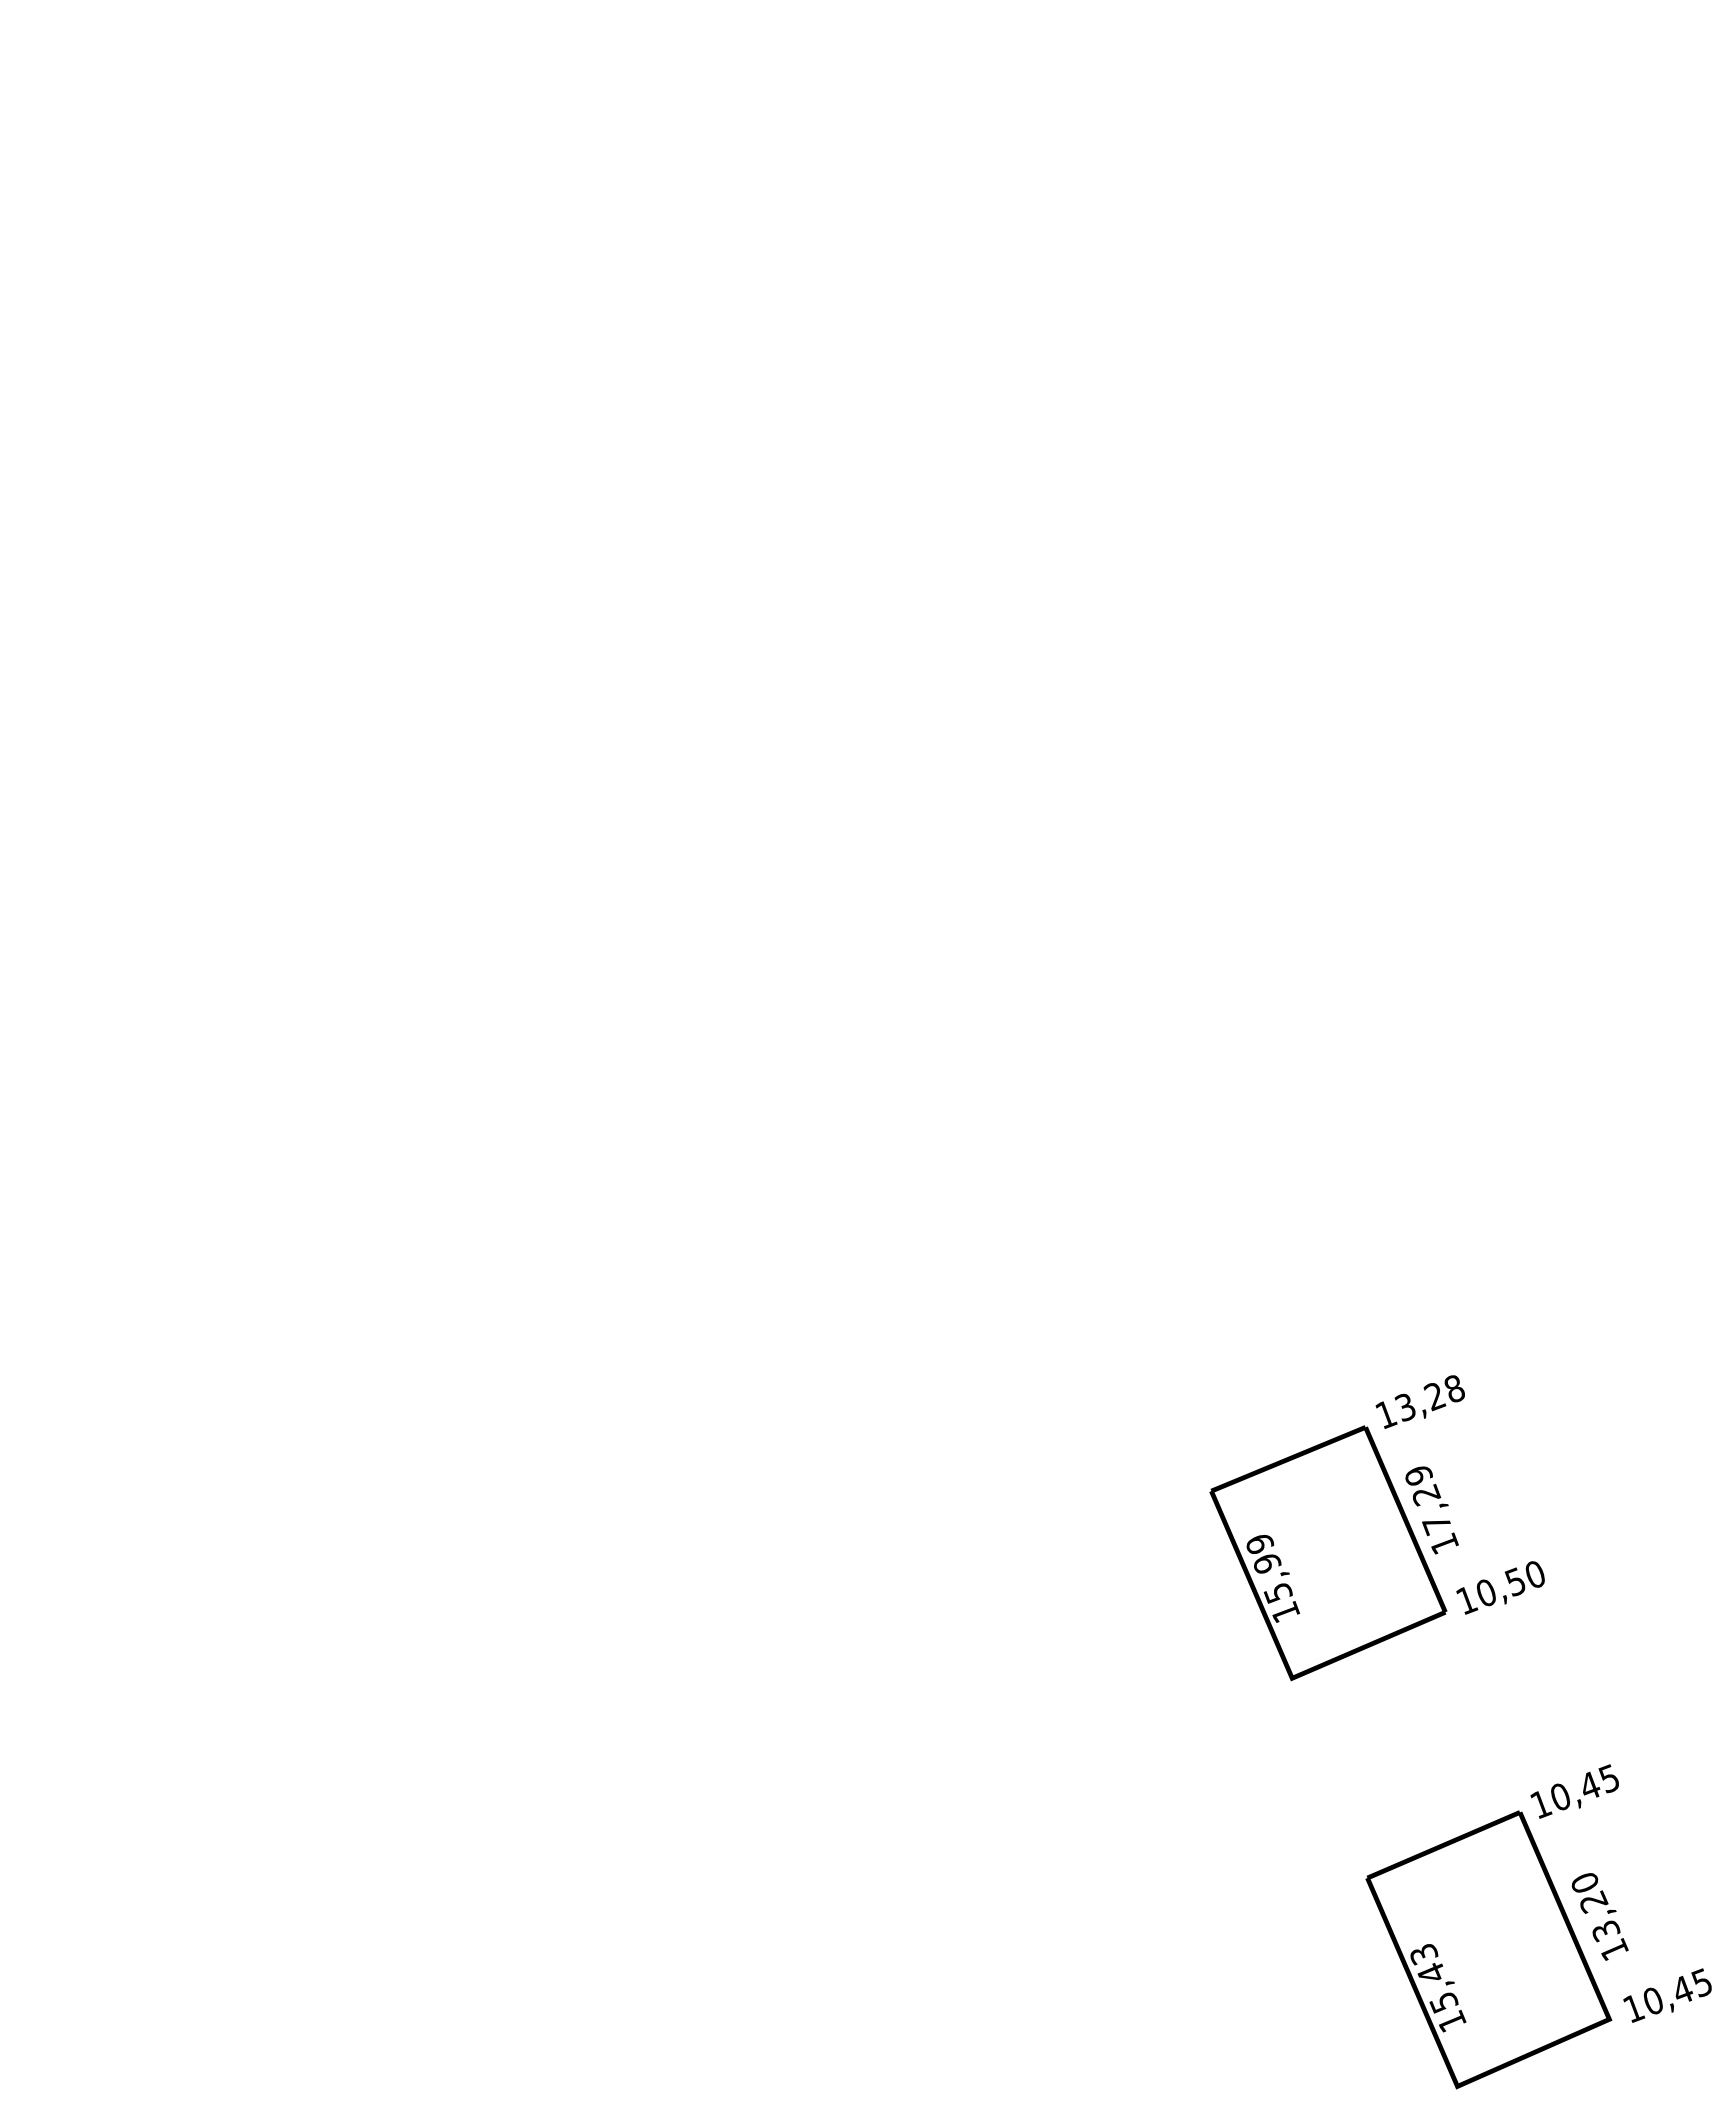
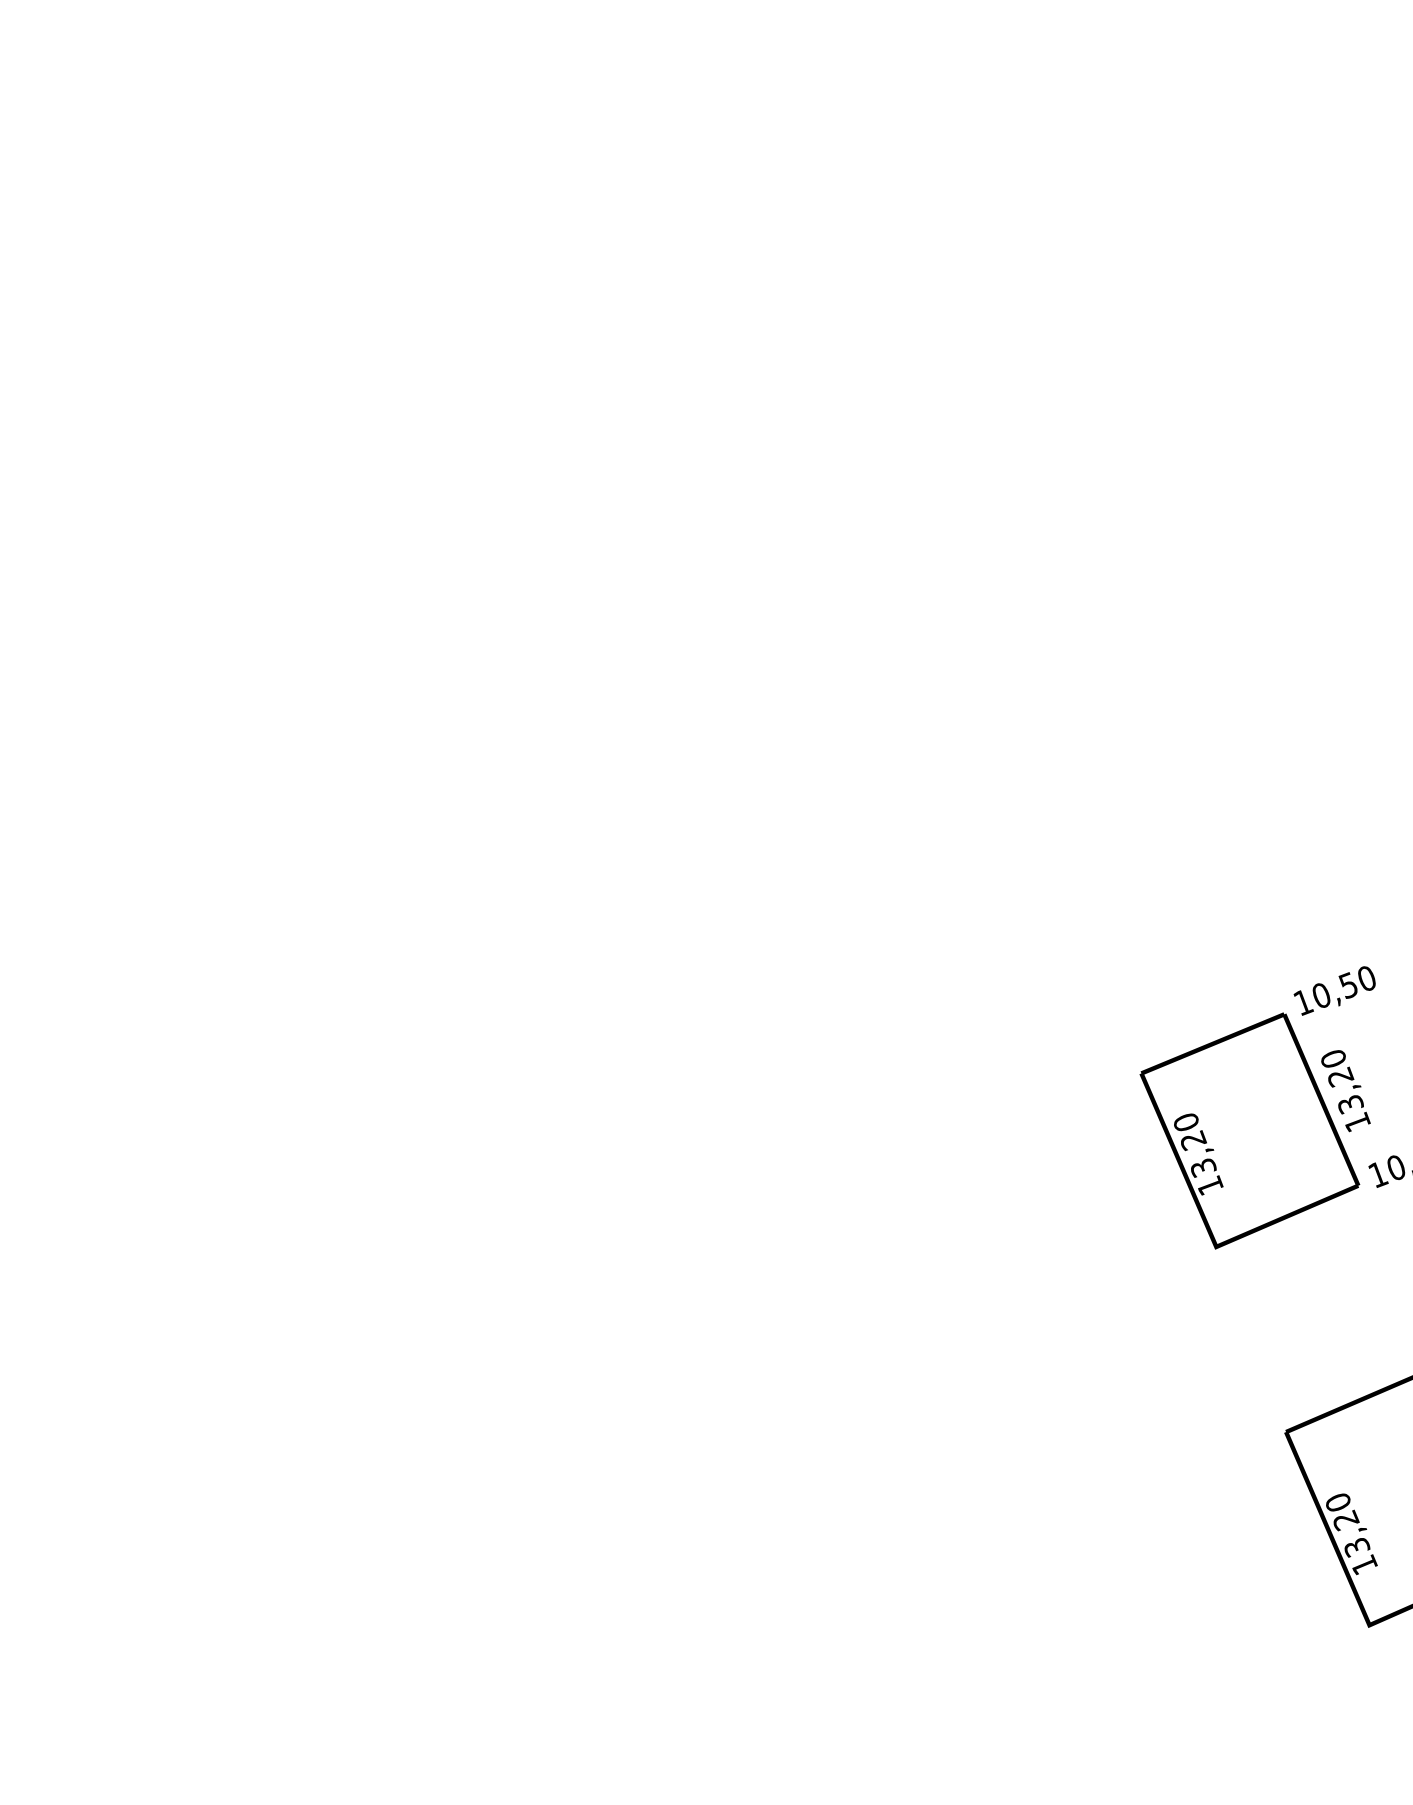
text: (1429, 1398) -> (1343, 987), 13,28 -> 10,50
text: (1428, 1501) -> (1342, 1083), 17,29 -> 13,20
text: (1269, 1568) -> (1195, 1145), 15,99 -> 13,20
text: (1434, 1978) -> (1348, 1525), 15,43 -> 13,20

